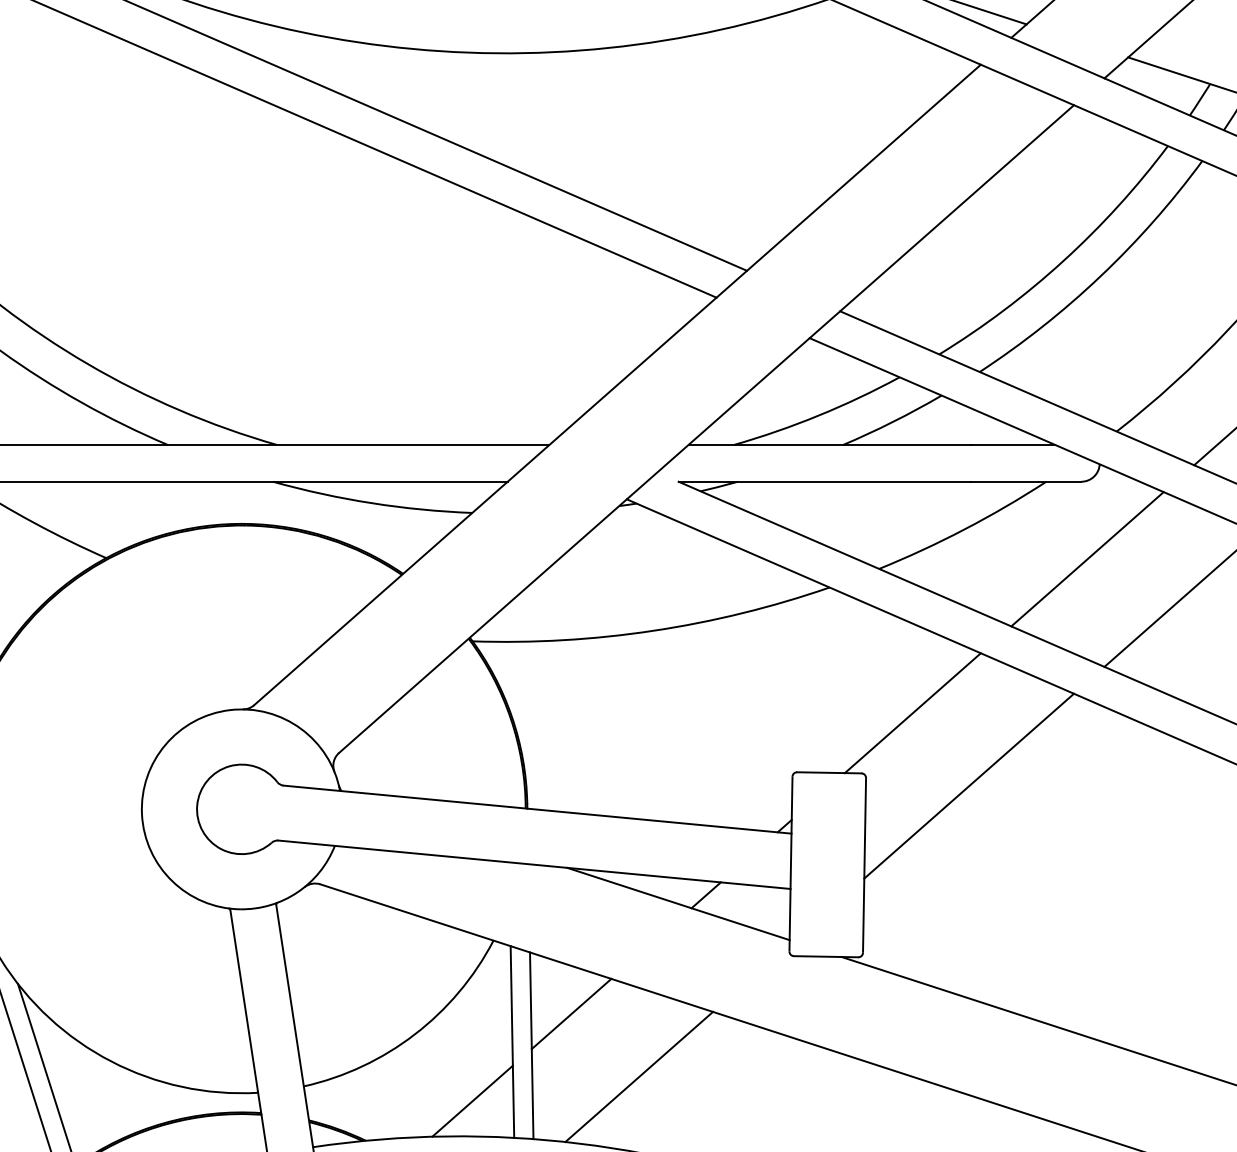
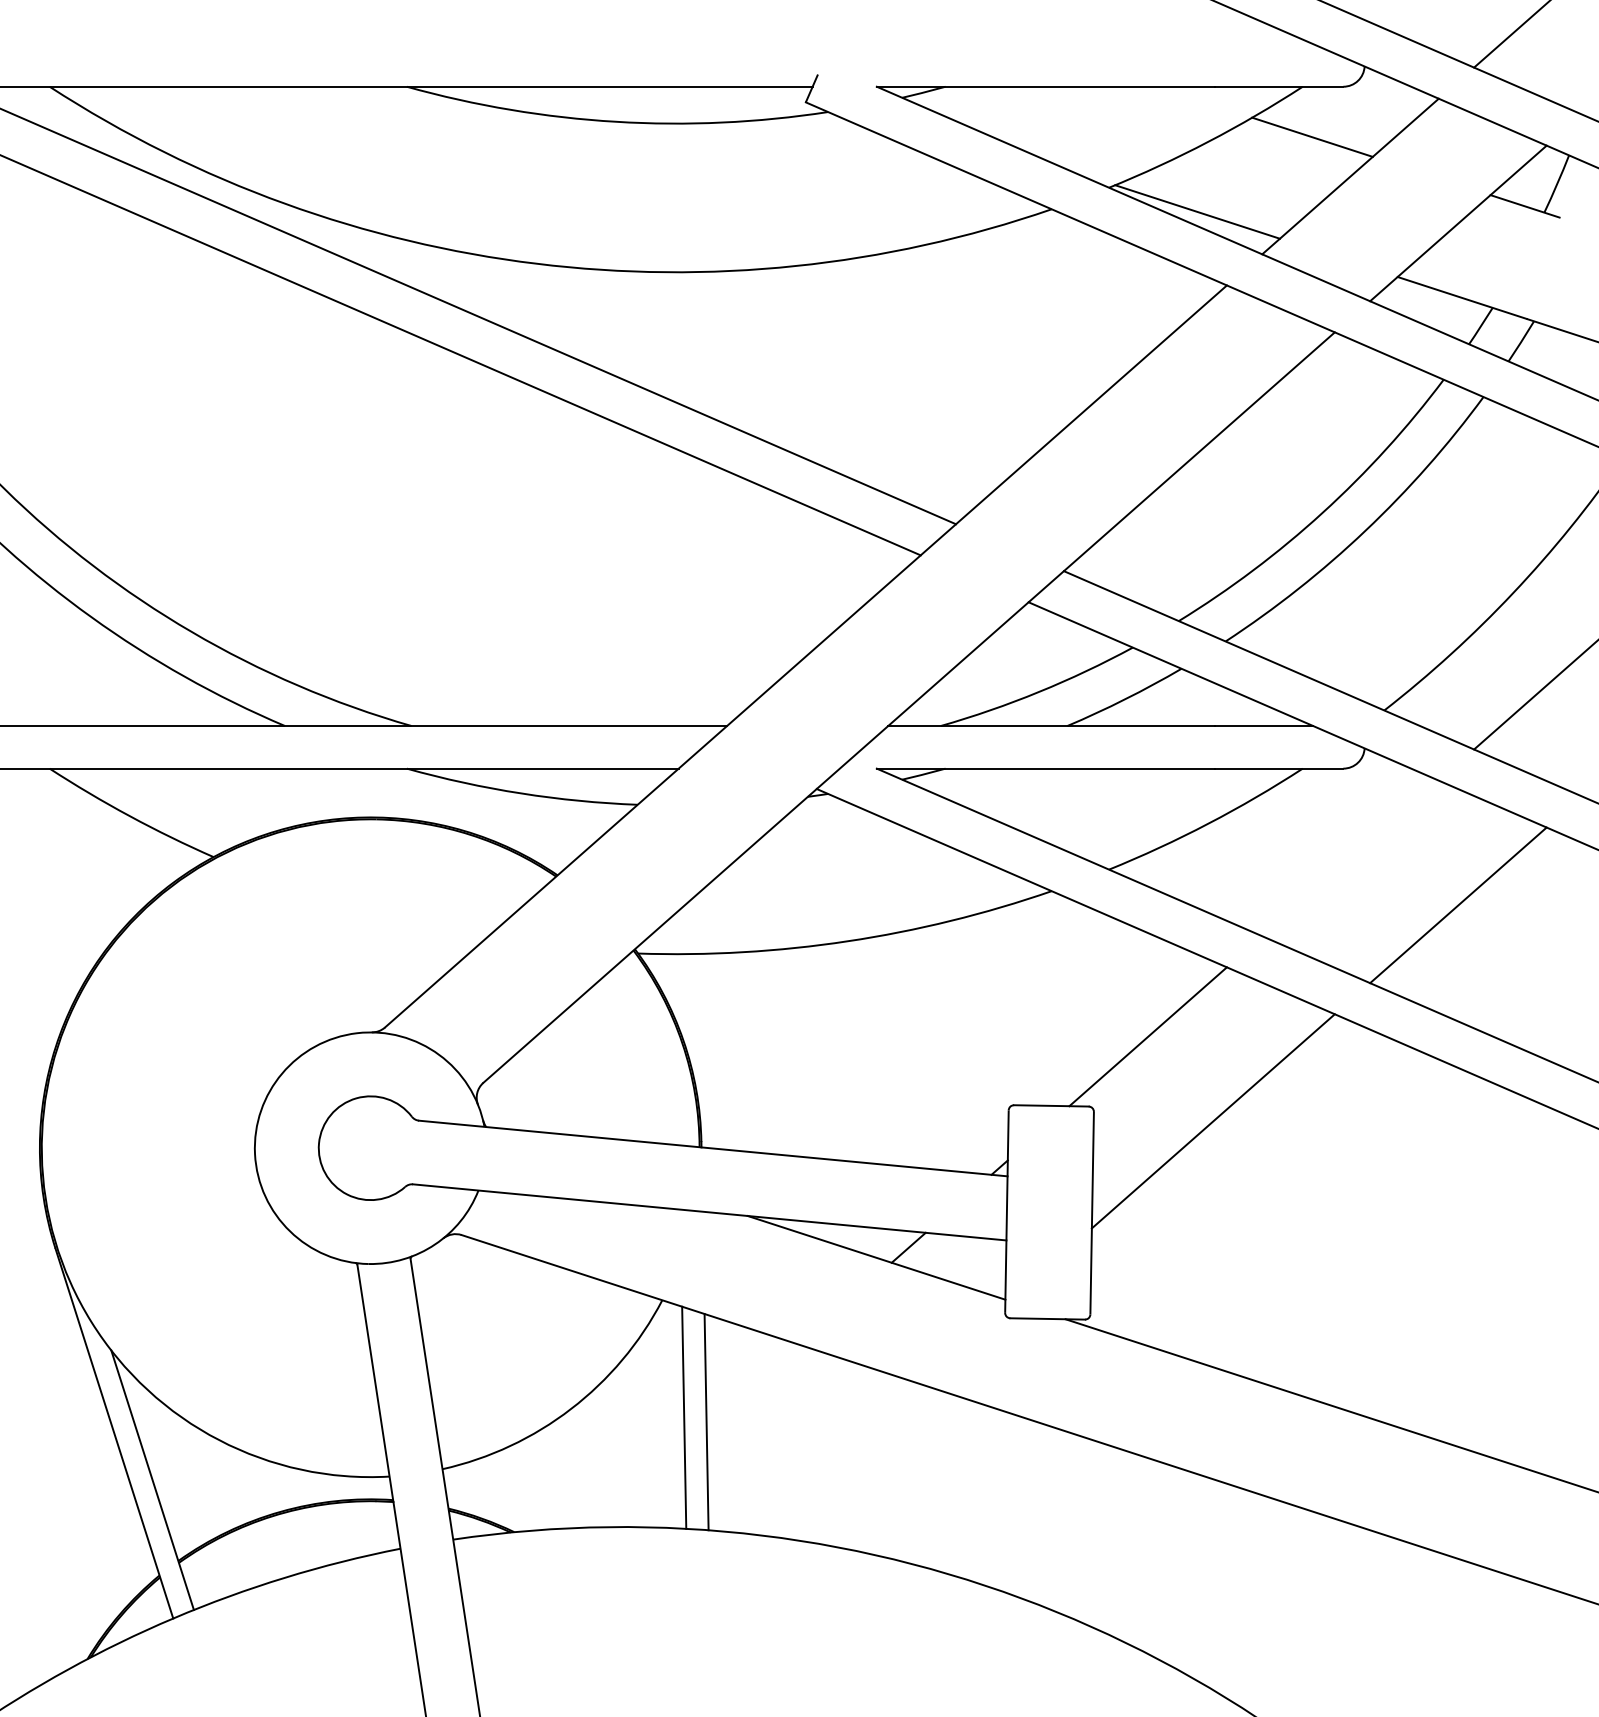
line: (1087, 559) -> (1350, 858), removed
line: (571, 1013) -> (752, 1384), removed
line: (638, 1076) -> (830, 1457), removed
line: (472, 1101) -> (637, 1486), removed

